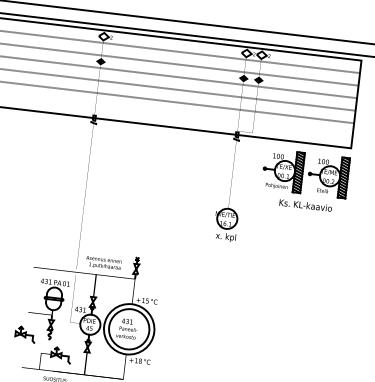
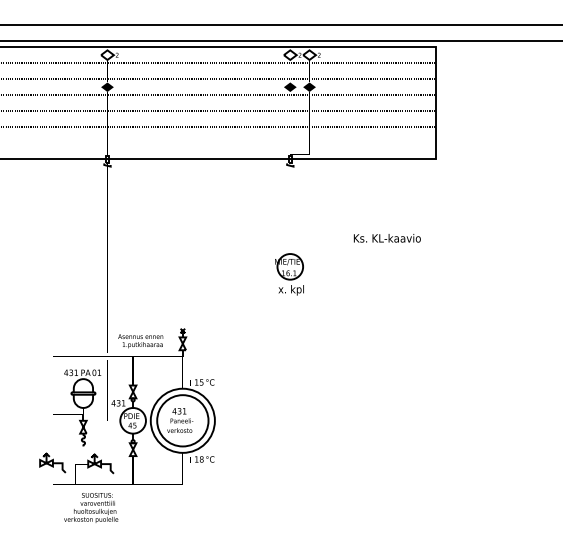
part: (305, 173) -> (382, 197), removed
part: (25, 334) -> (52, 462), moved

